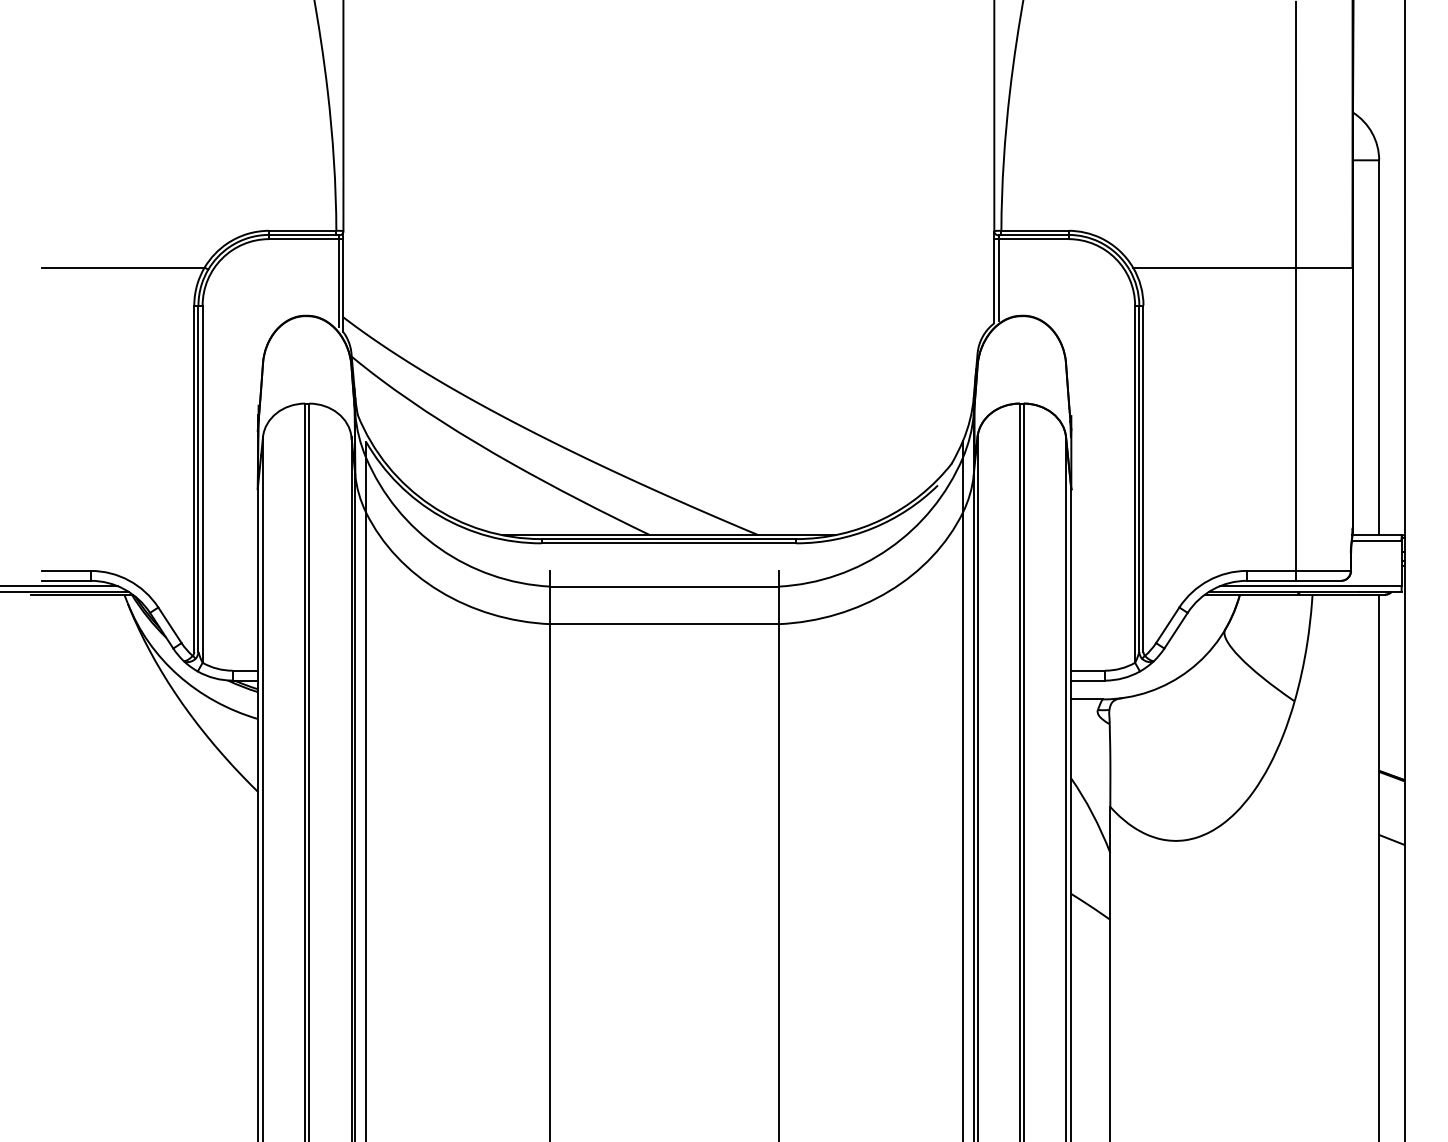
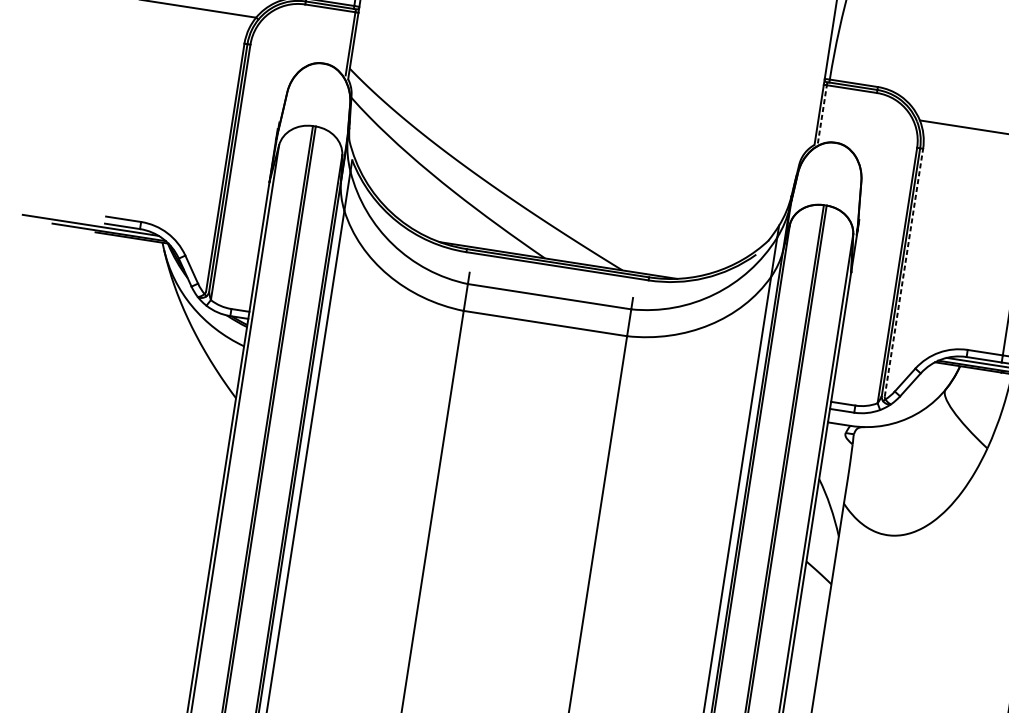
line: (998, 279) -> (822, 114), solid -> dashed
line: (1143, 478) -> (904, 272), solid -> dashed

